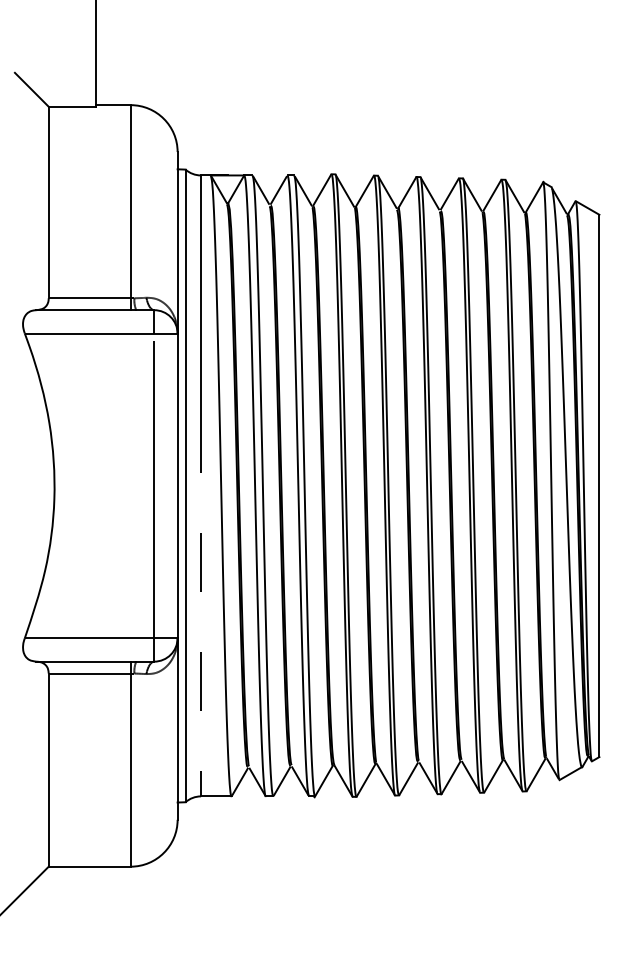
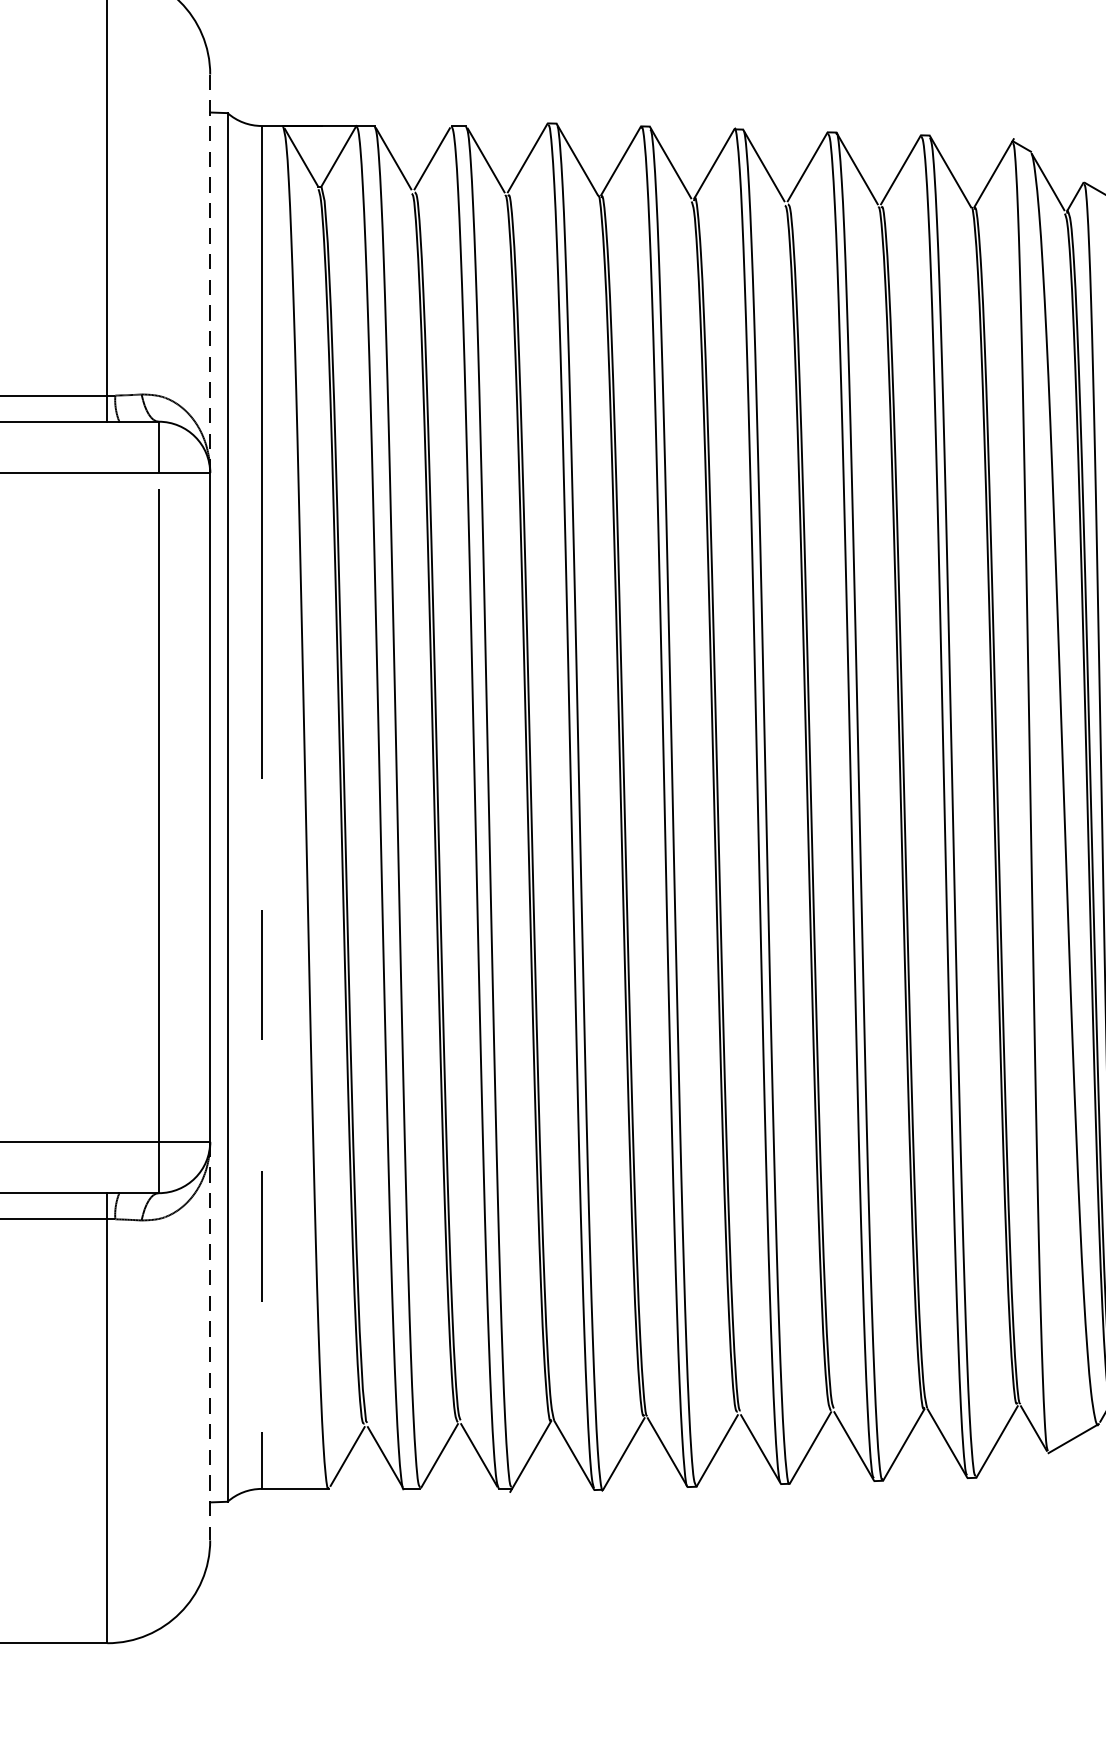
line: (177, 242) -> (209, 273), solid -> dashed
line: (177, 729) -> (209, 1342), solid -> dashed

